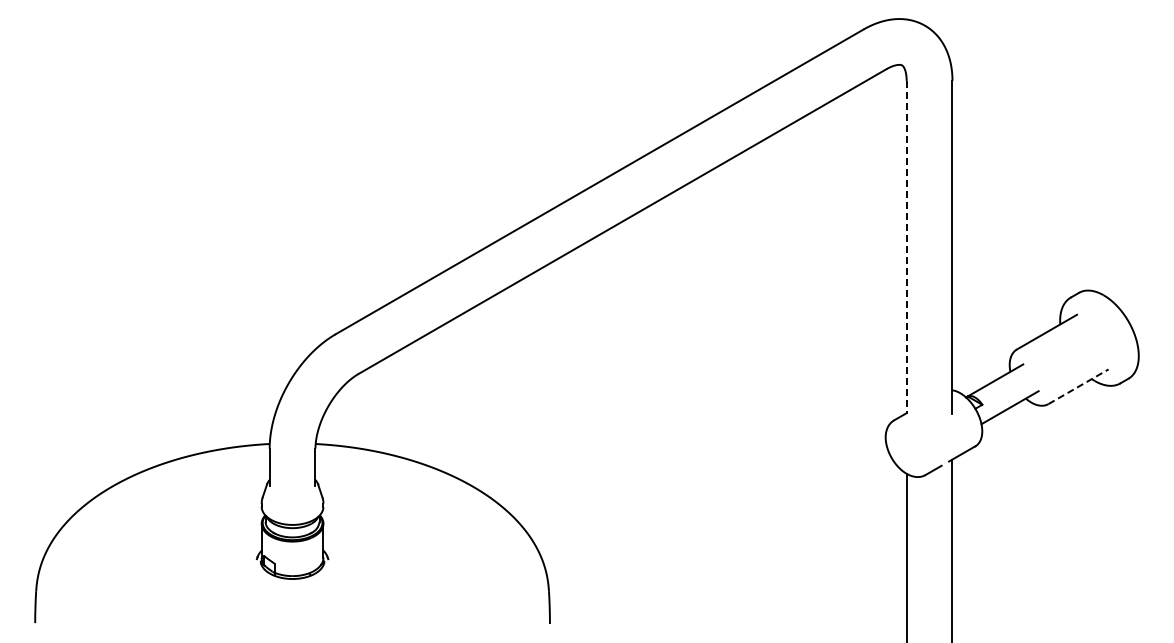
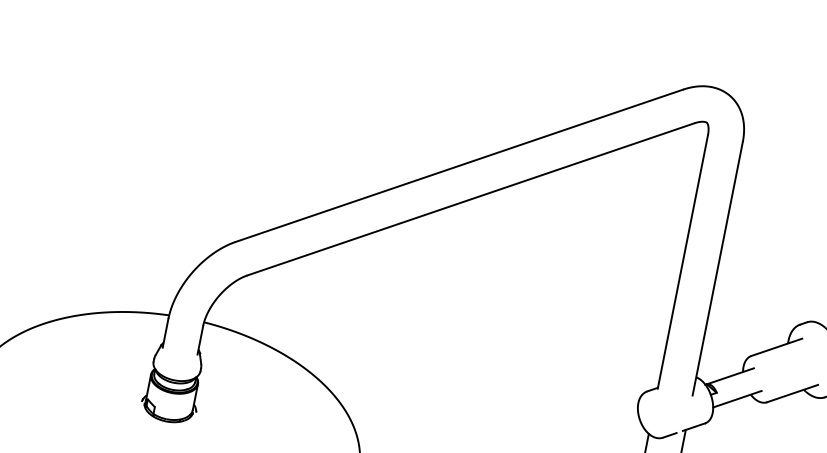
line: (906, 247) -> (682, 261), dashed -> solid
line: (1078, 386) -> (792, 393), dashed -> solid

